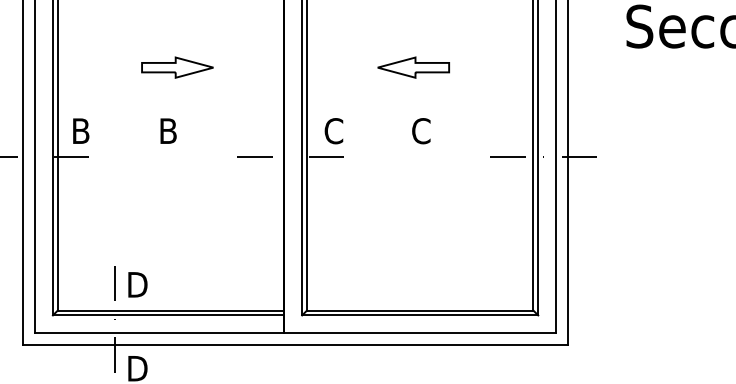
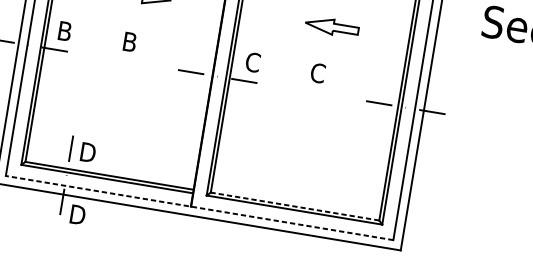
part: (413, 67) -> (331, 26), moved
line: (419, 310) -> (294, 206), solid -> dashed
line: (295, 333) -> (199, 208), solid -> dashed

